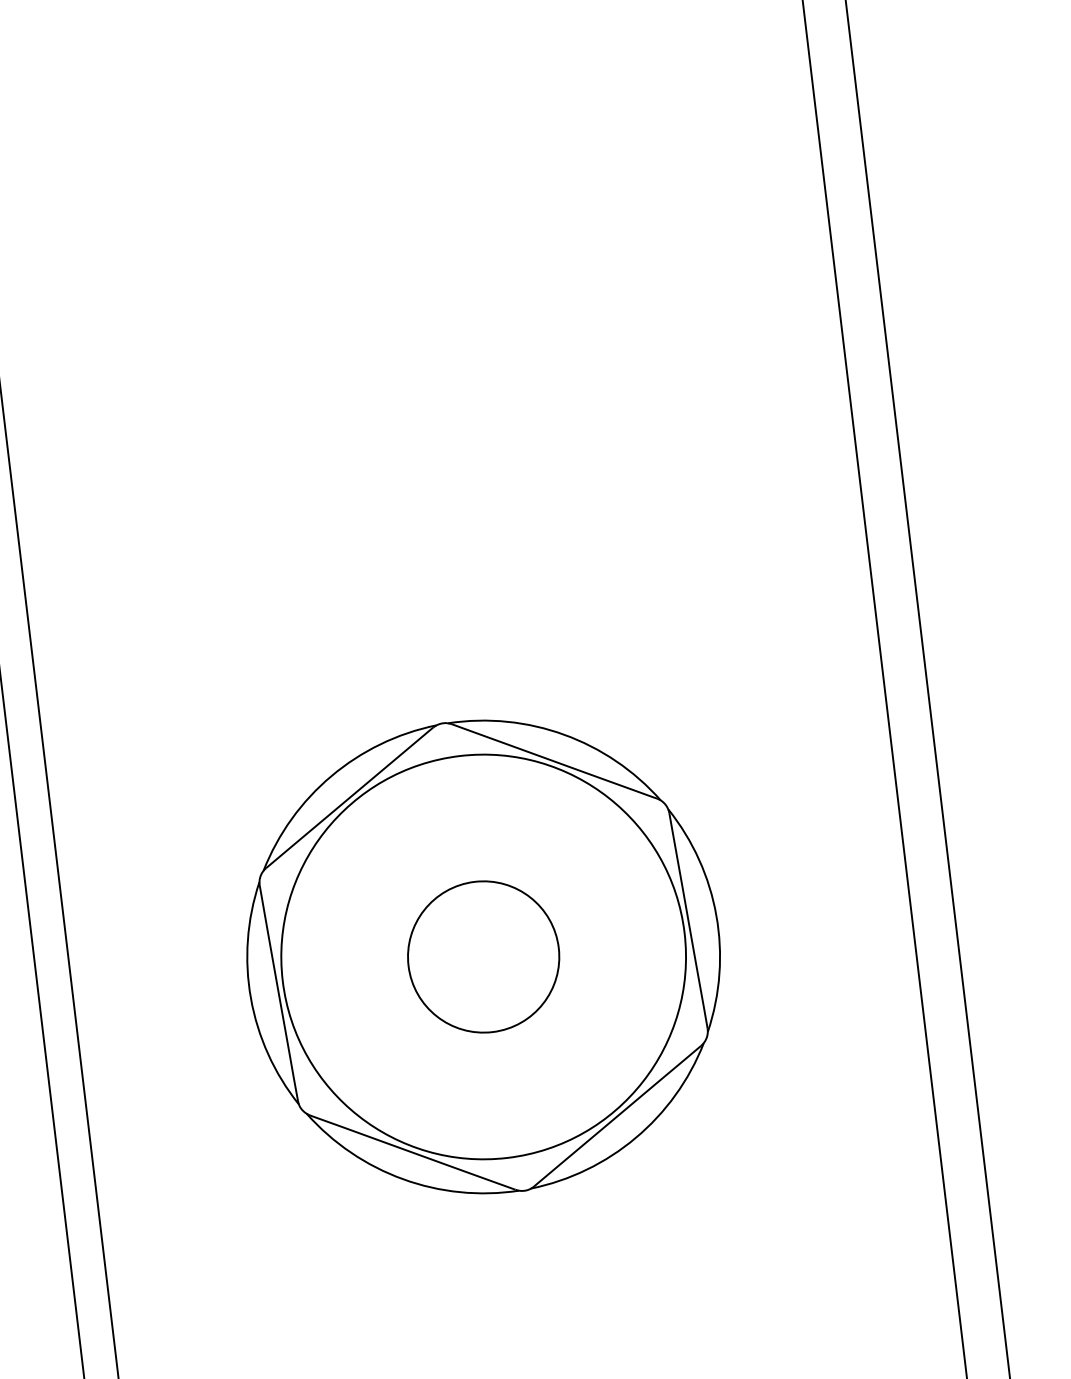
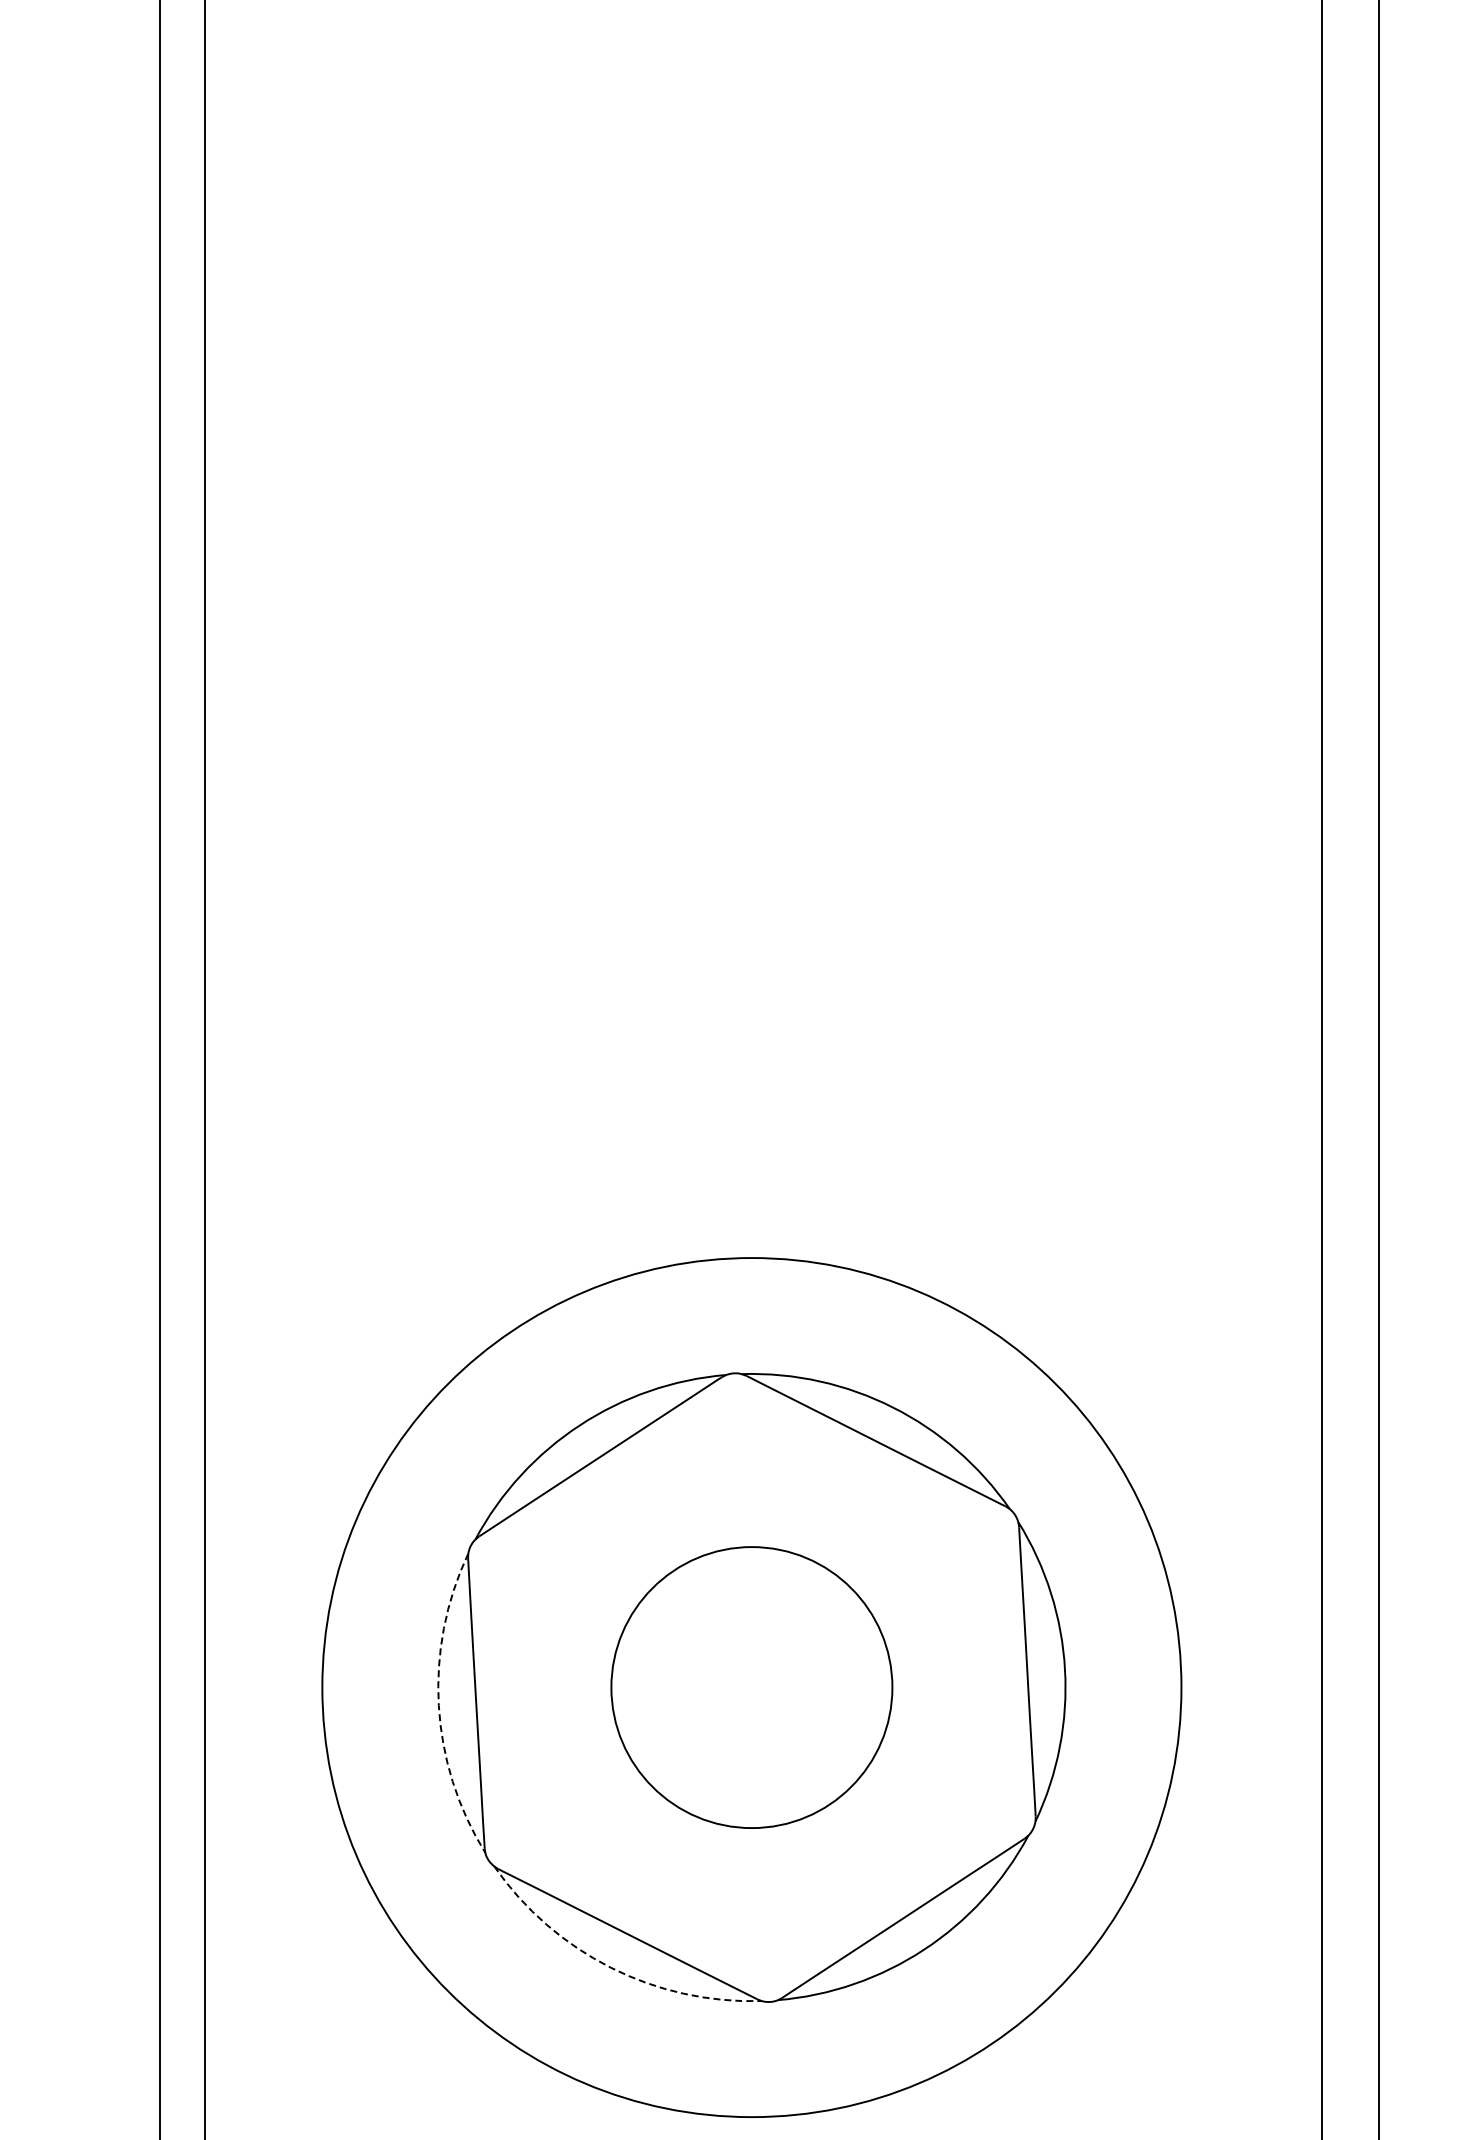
circle: (483, 956) -> (751, 1687), size x1.4
circle: (483, 956) -> (751, 1687), size x1.6
arc: (250, 998) -> (438, 1705), solid -> dashed
arc: (402, 1179) -> (610, 1967), solid -> dashed

